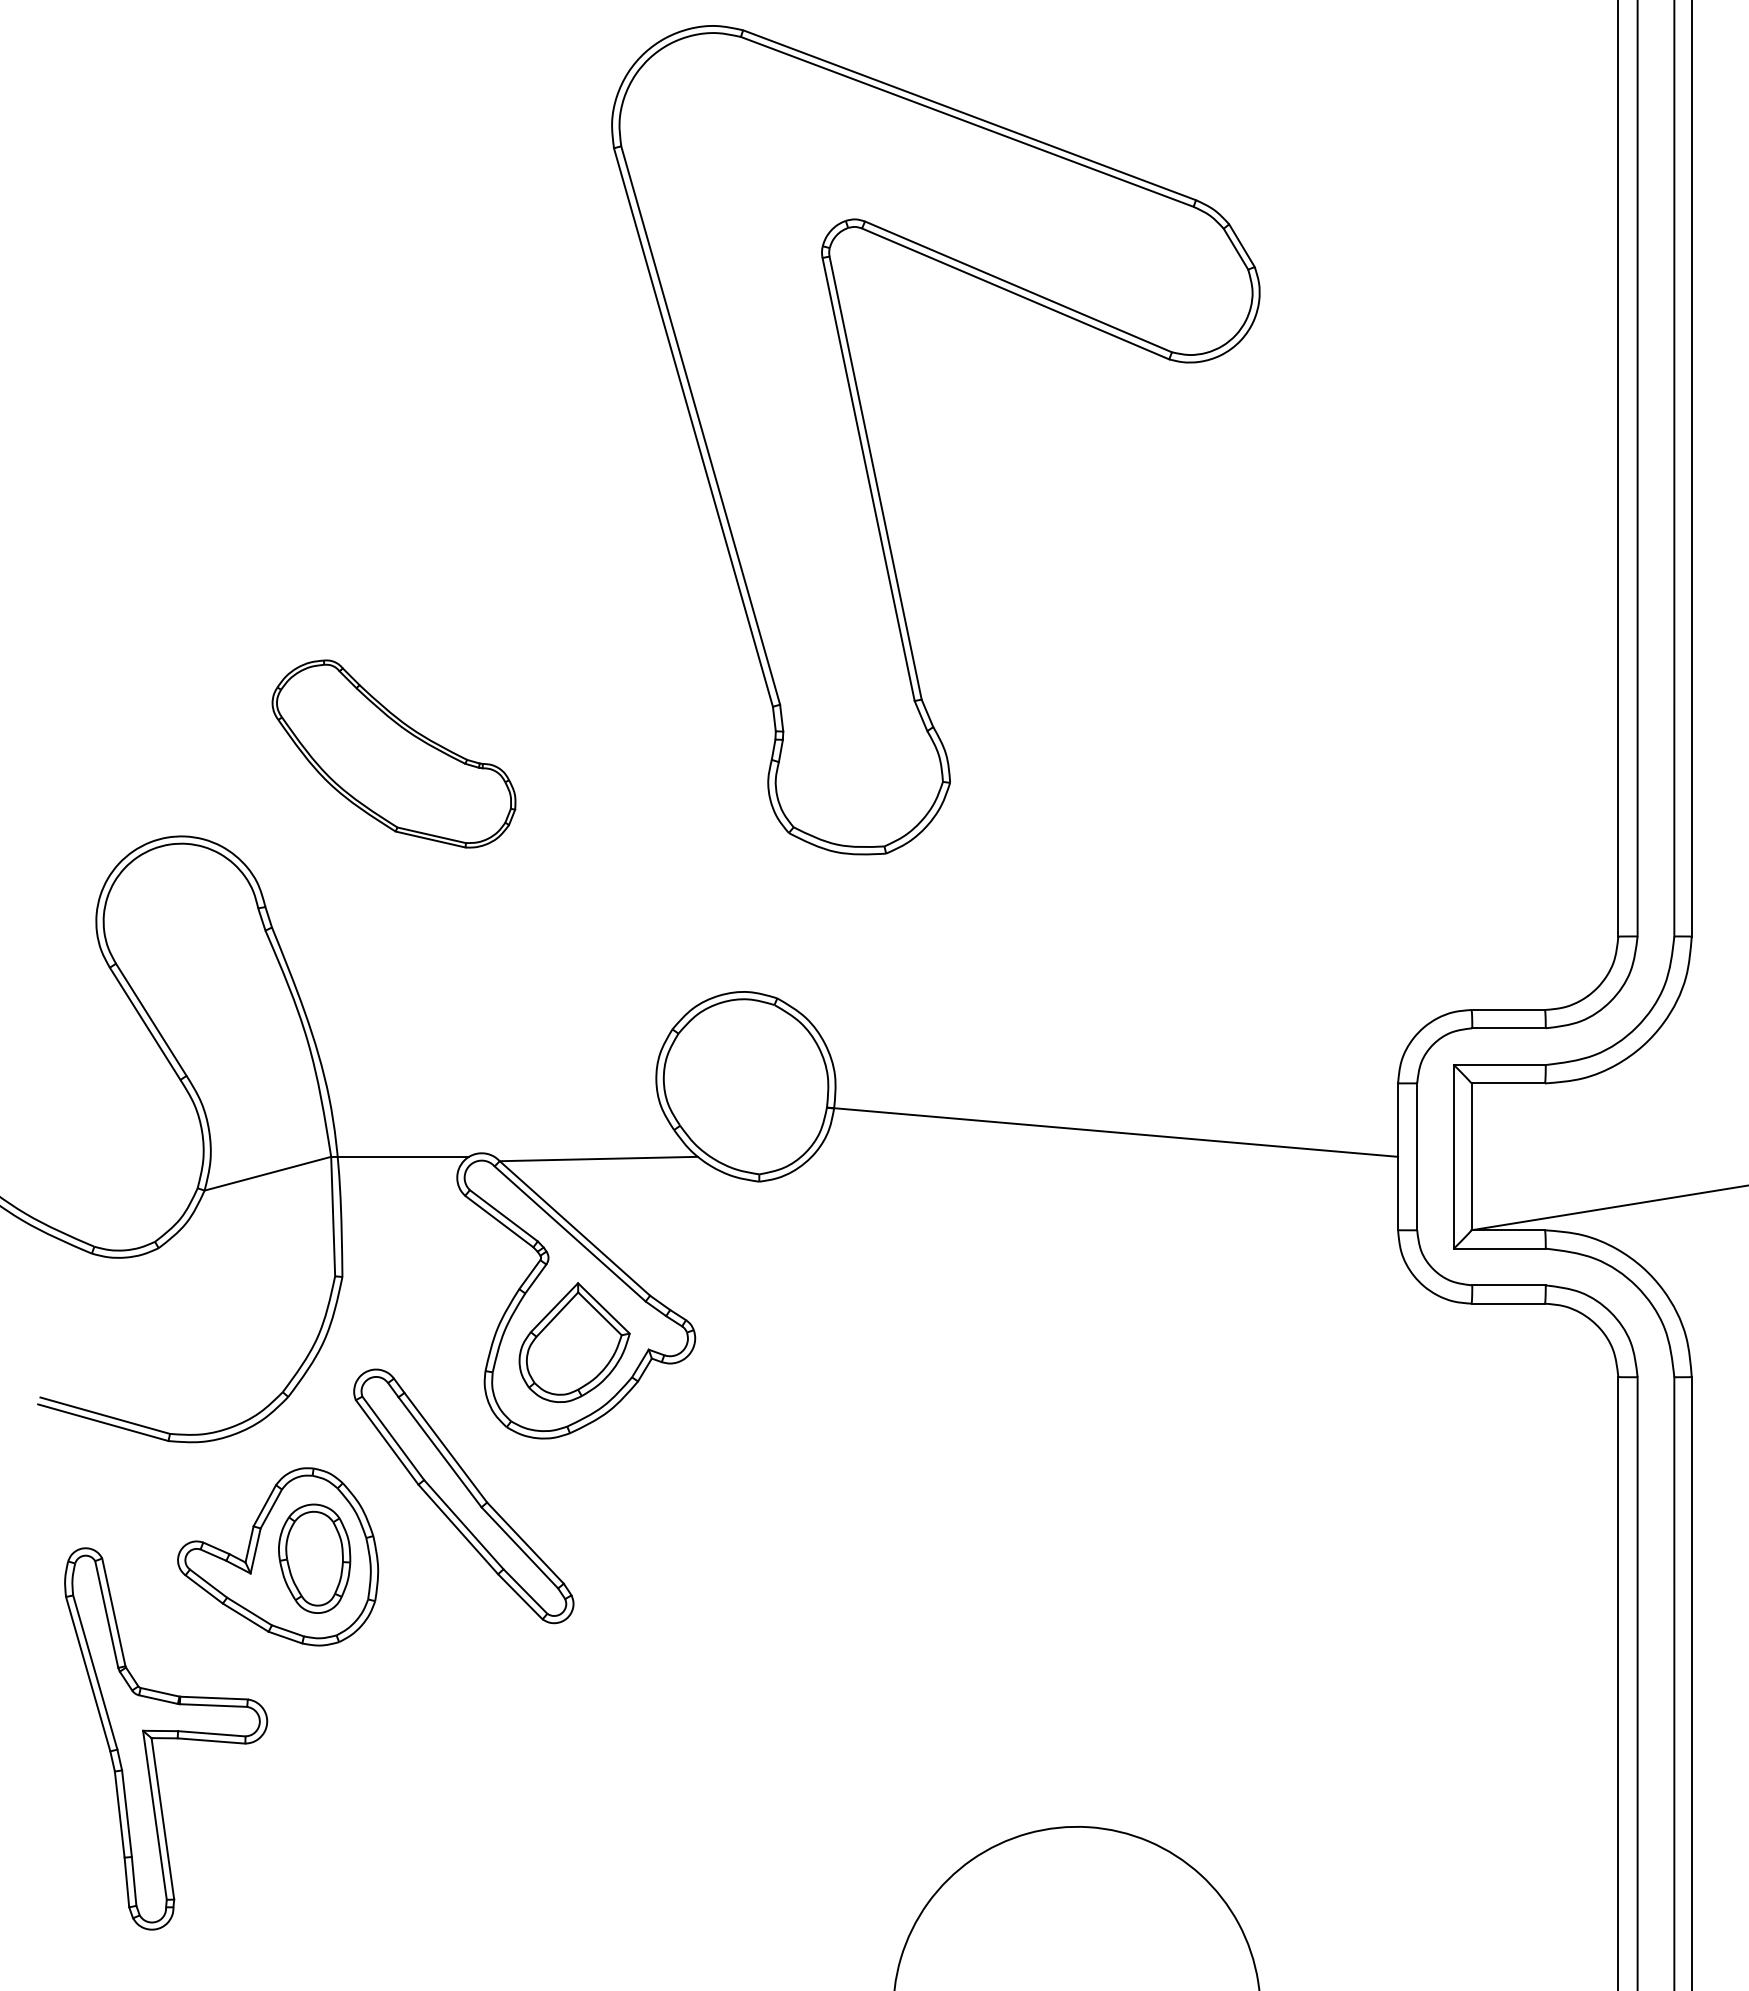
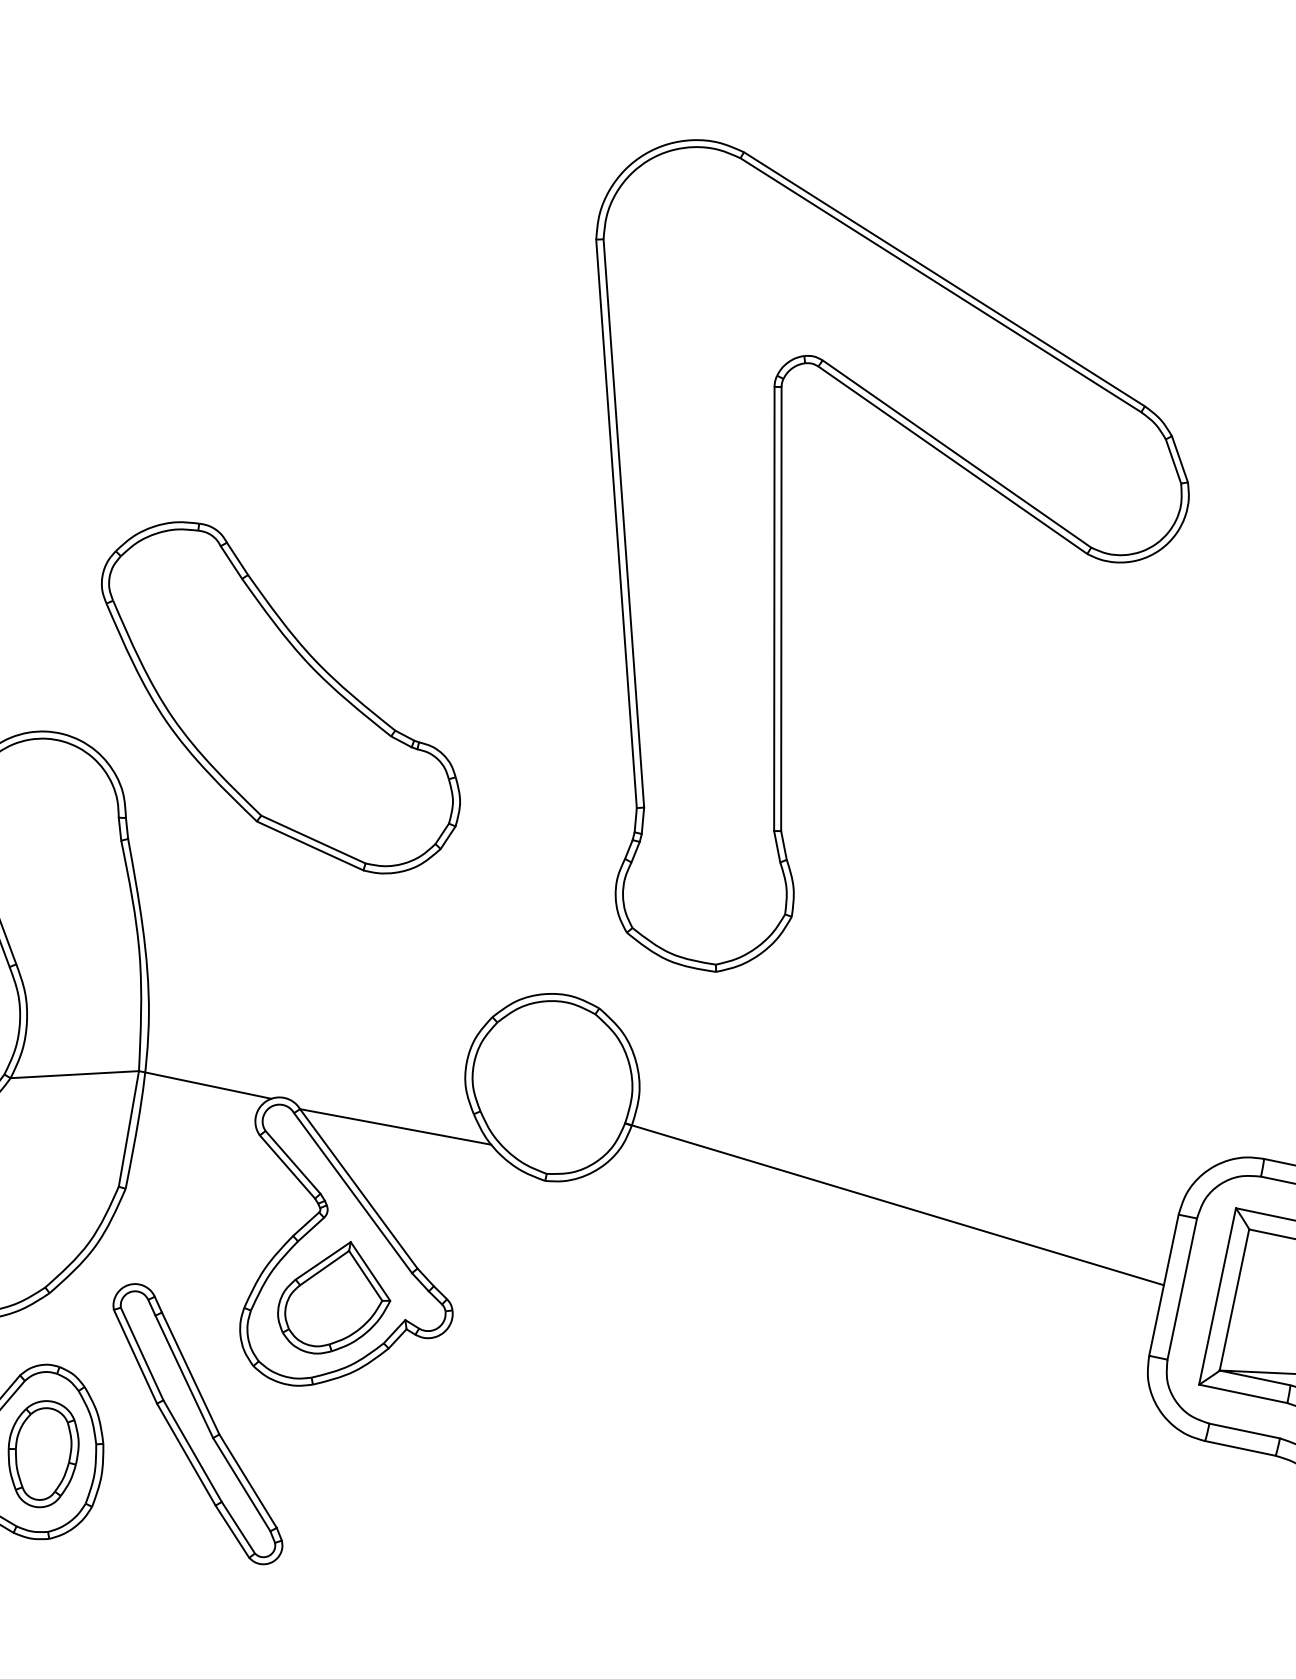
part: (872, 456) -> (782, 587), moved
part: (393, 753) -> (279, 696), size x1.67

